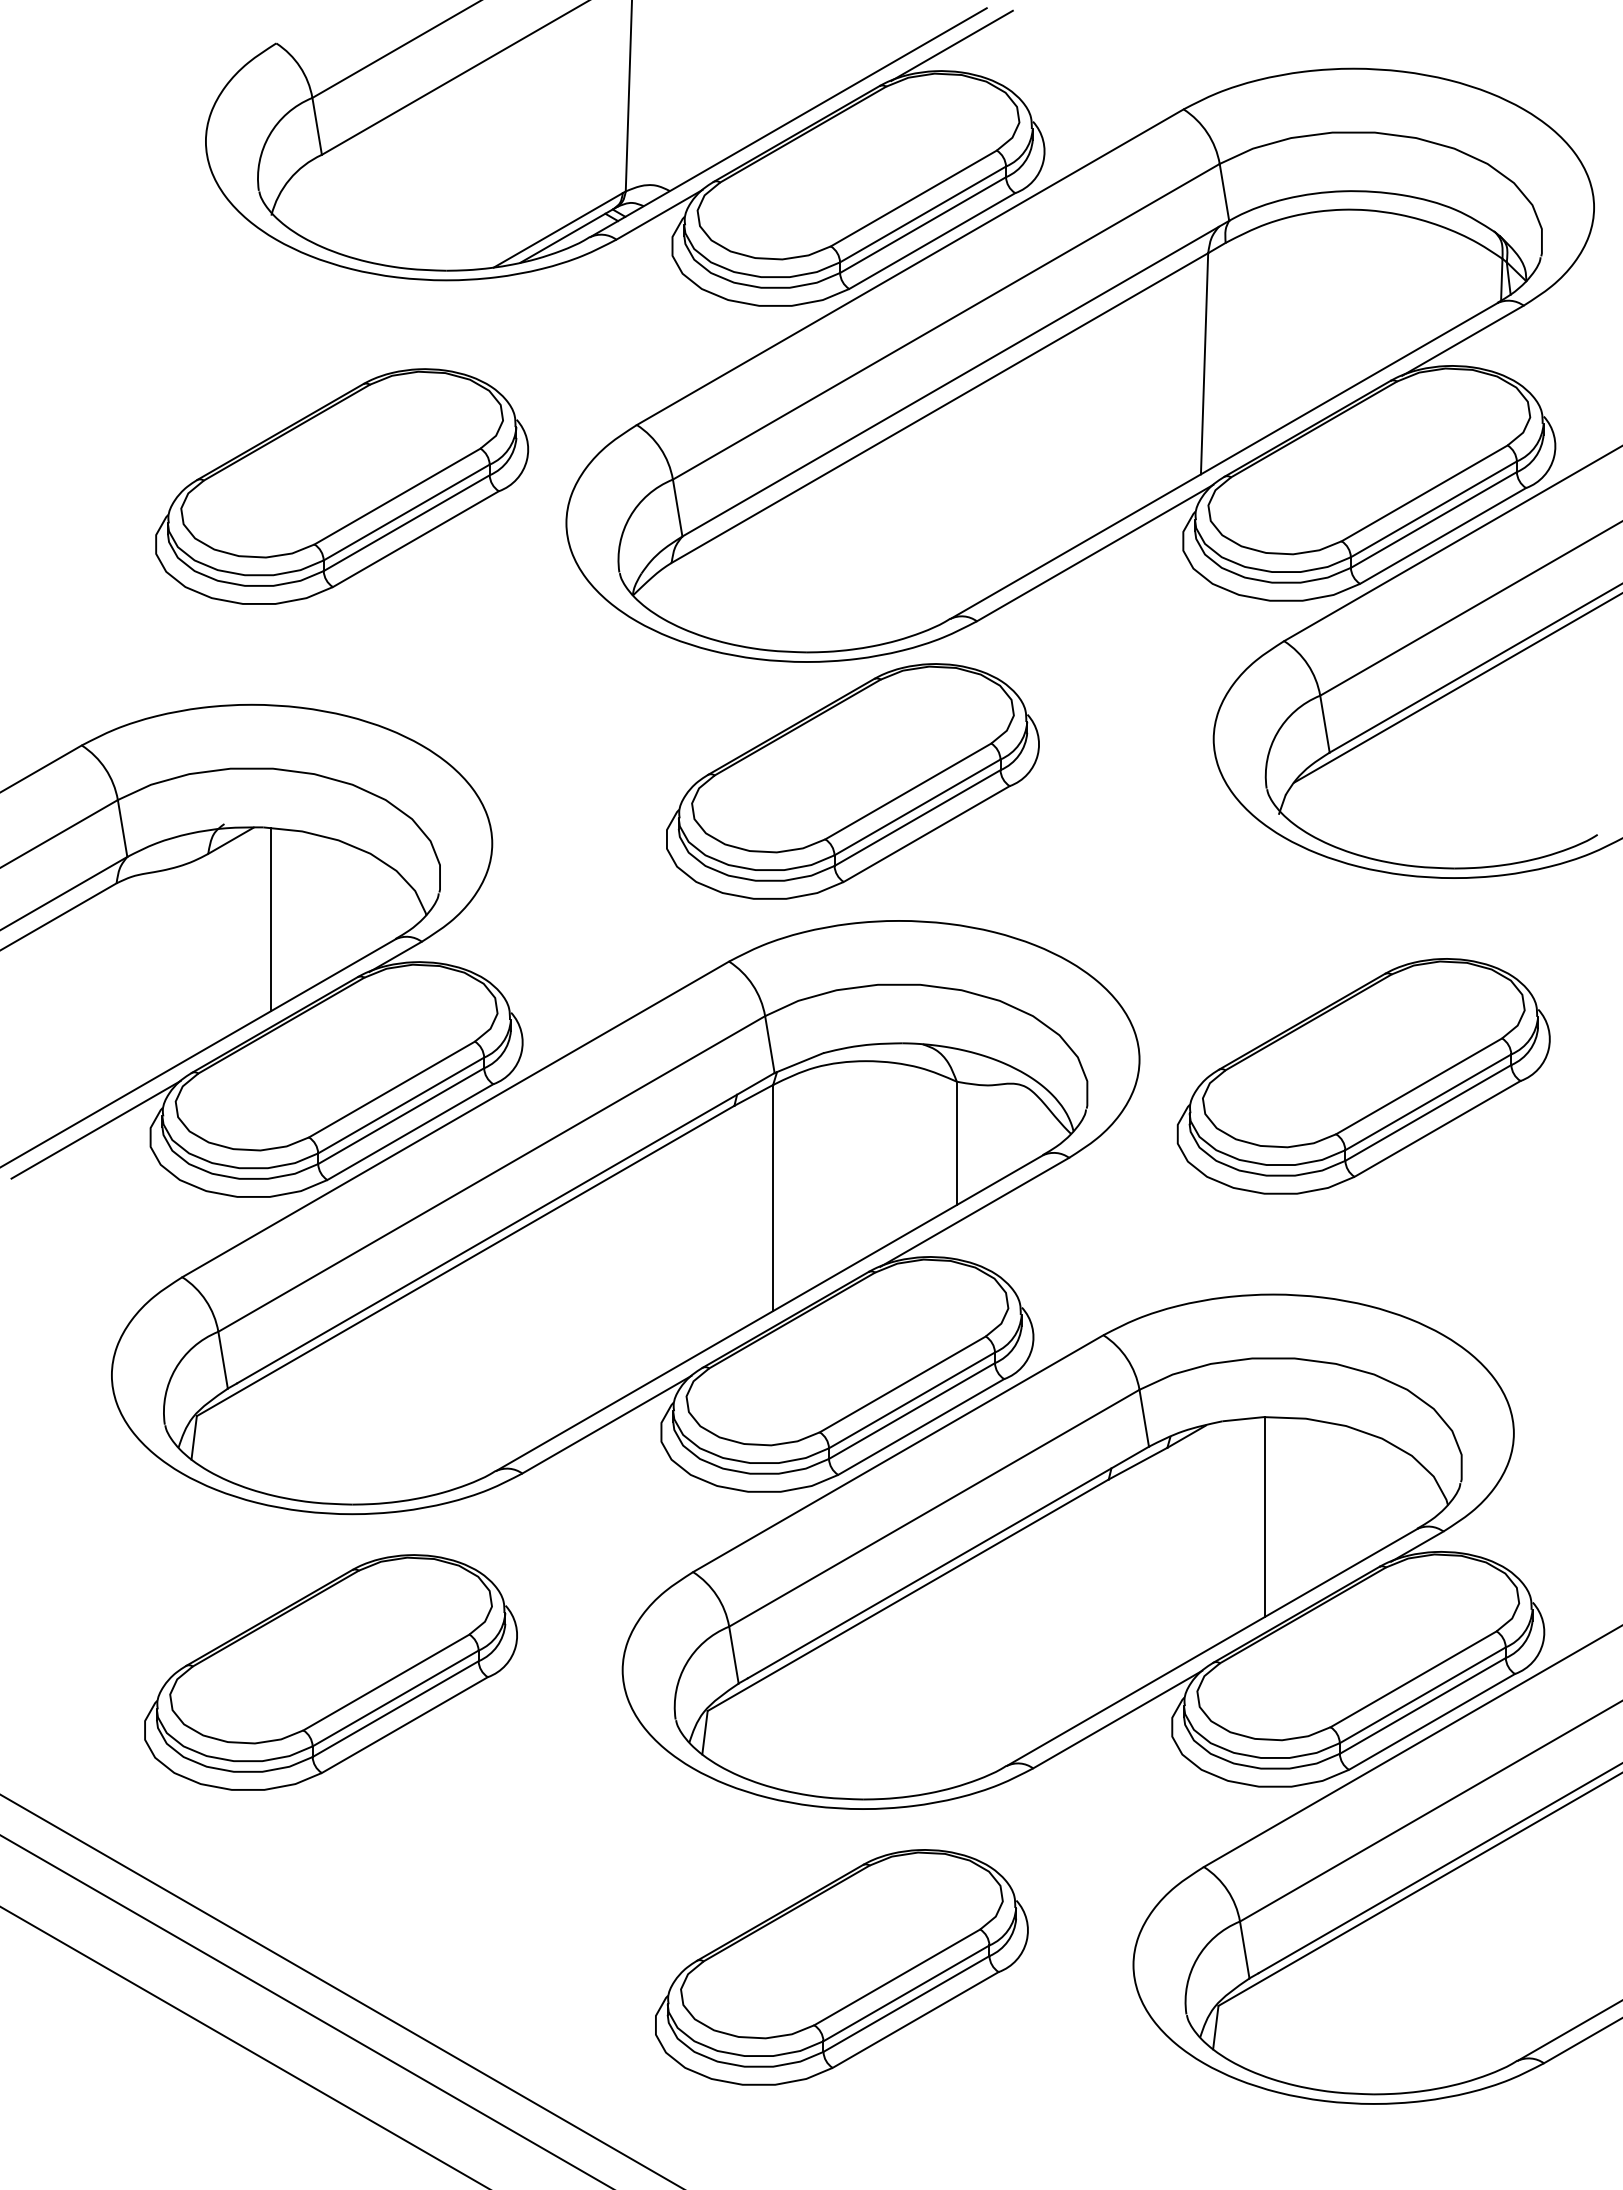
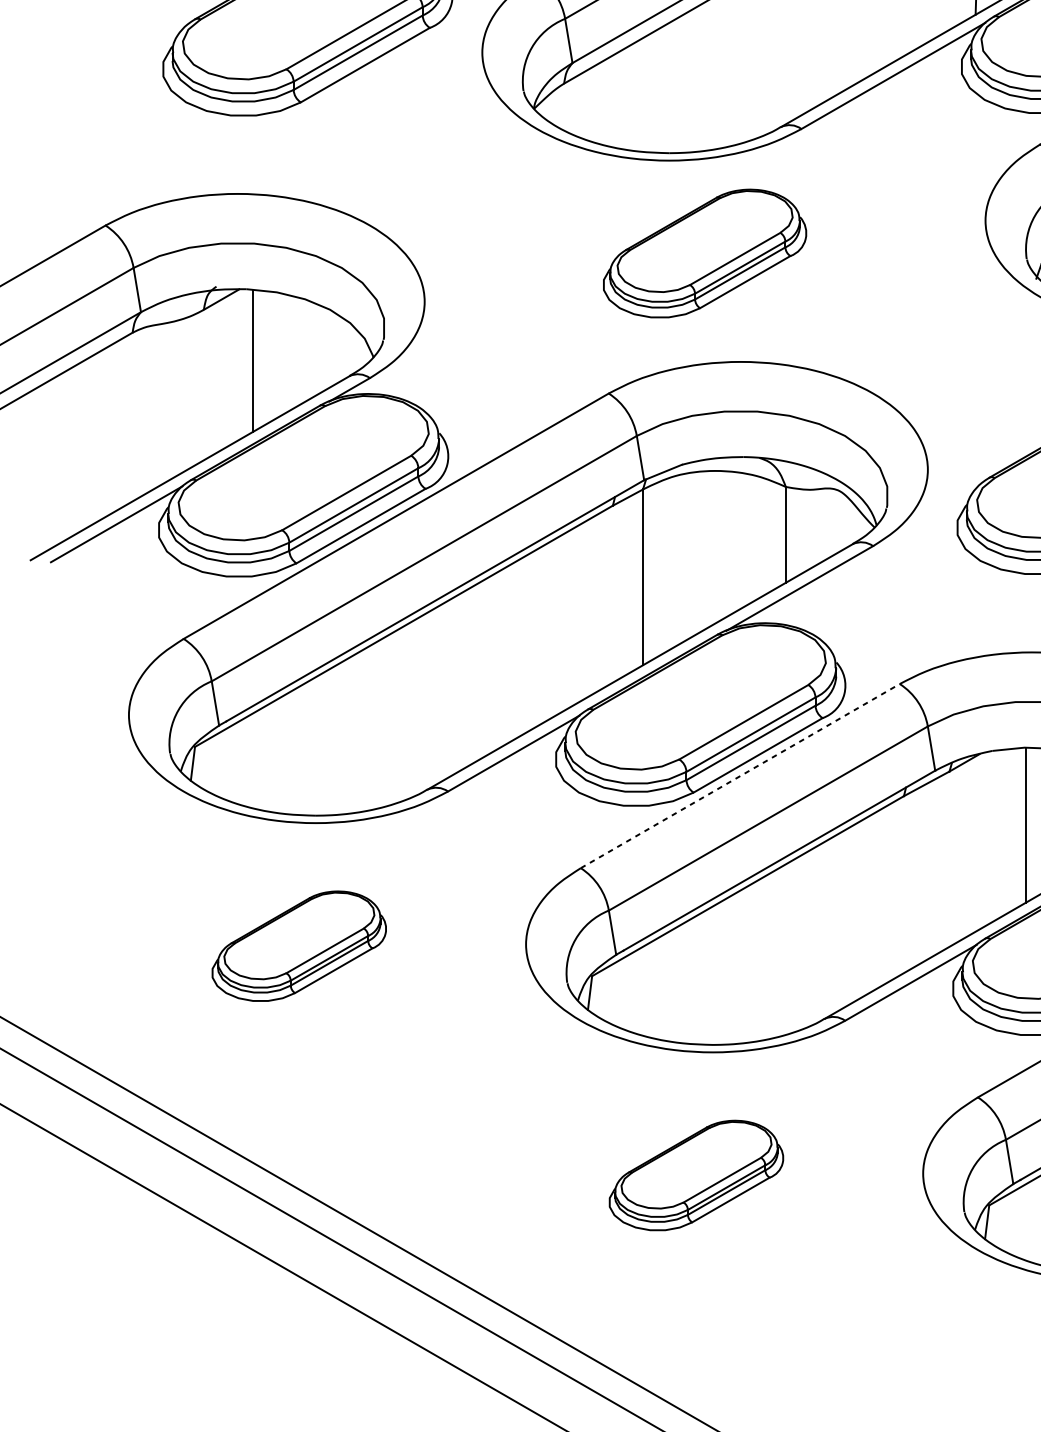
part: (852, 781) -> (704, 253), size x0.7
line: (898, 1453) -> (740, 775), solid -> dashed
part: (330, 1672) -> (298, 946), size x0.6
part: (841, 1967) -> (696, 1175), size x0.6

